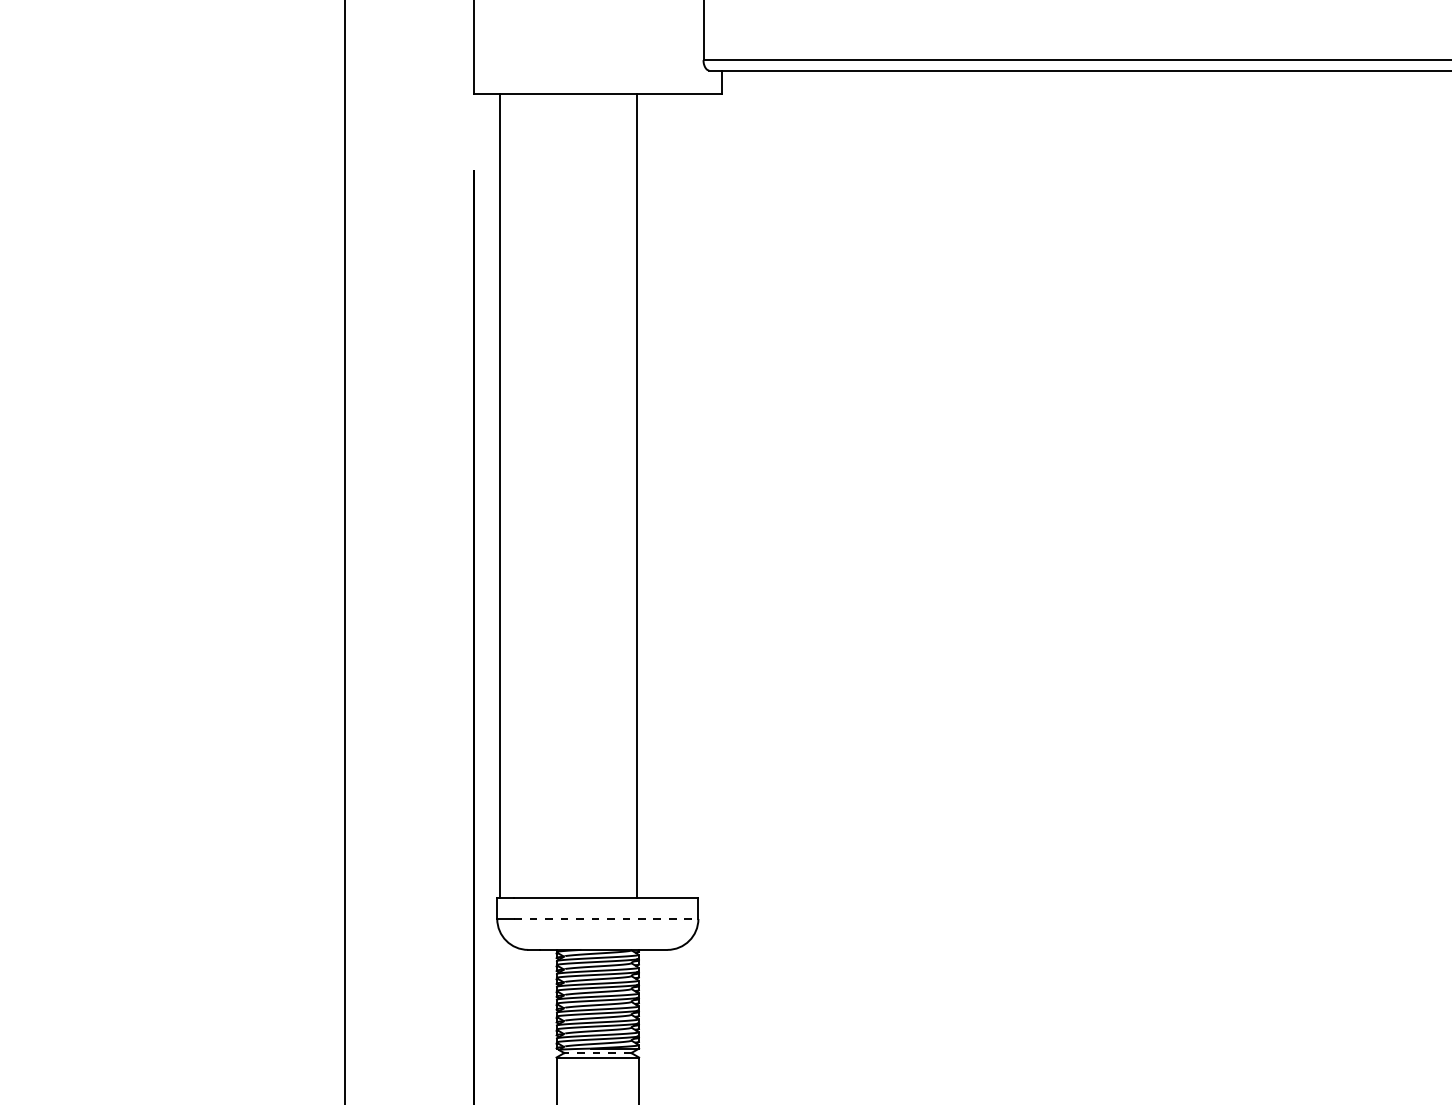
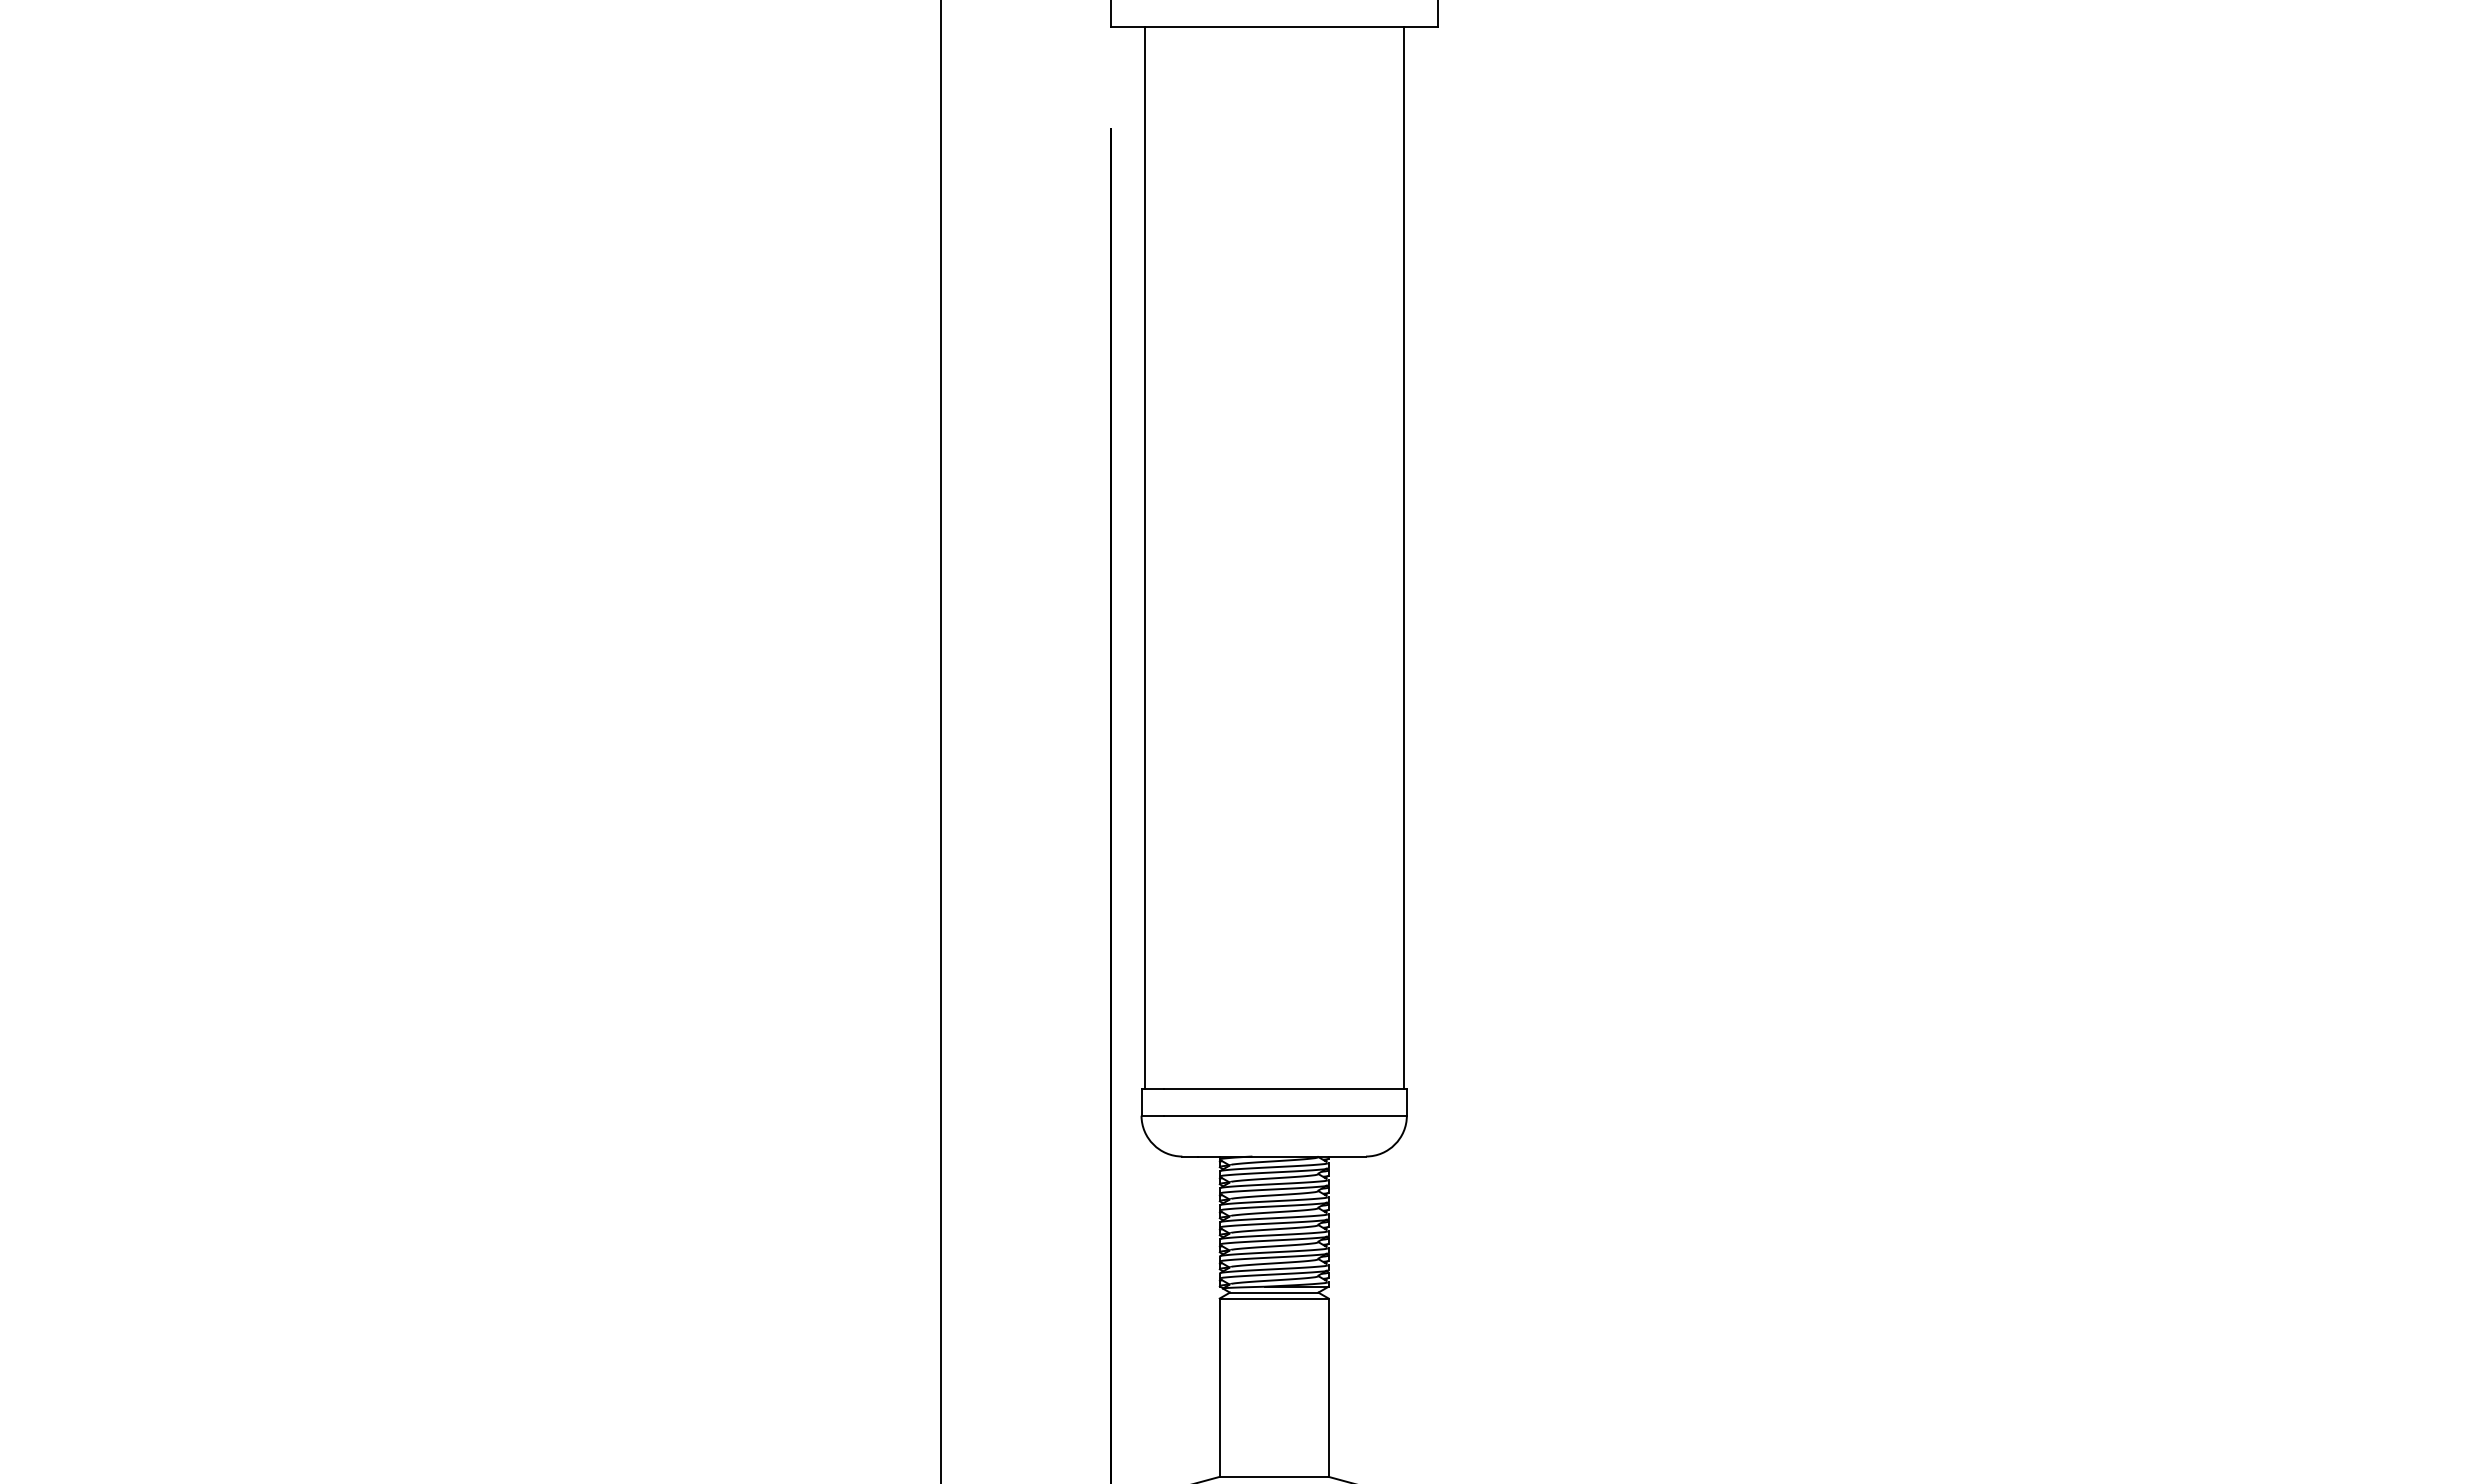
line: (636, 495) -> (1403, 557), moved
line: (606, 918) -> (1285, 1115), dashed -> solid
line: (597, 1052) -> (1273, 1292), dashed -> solid

